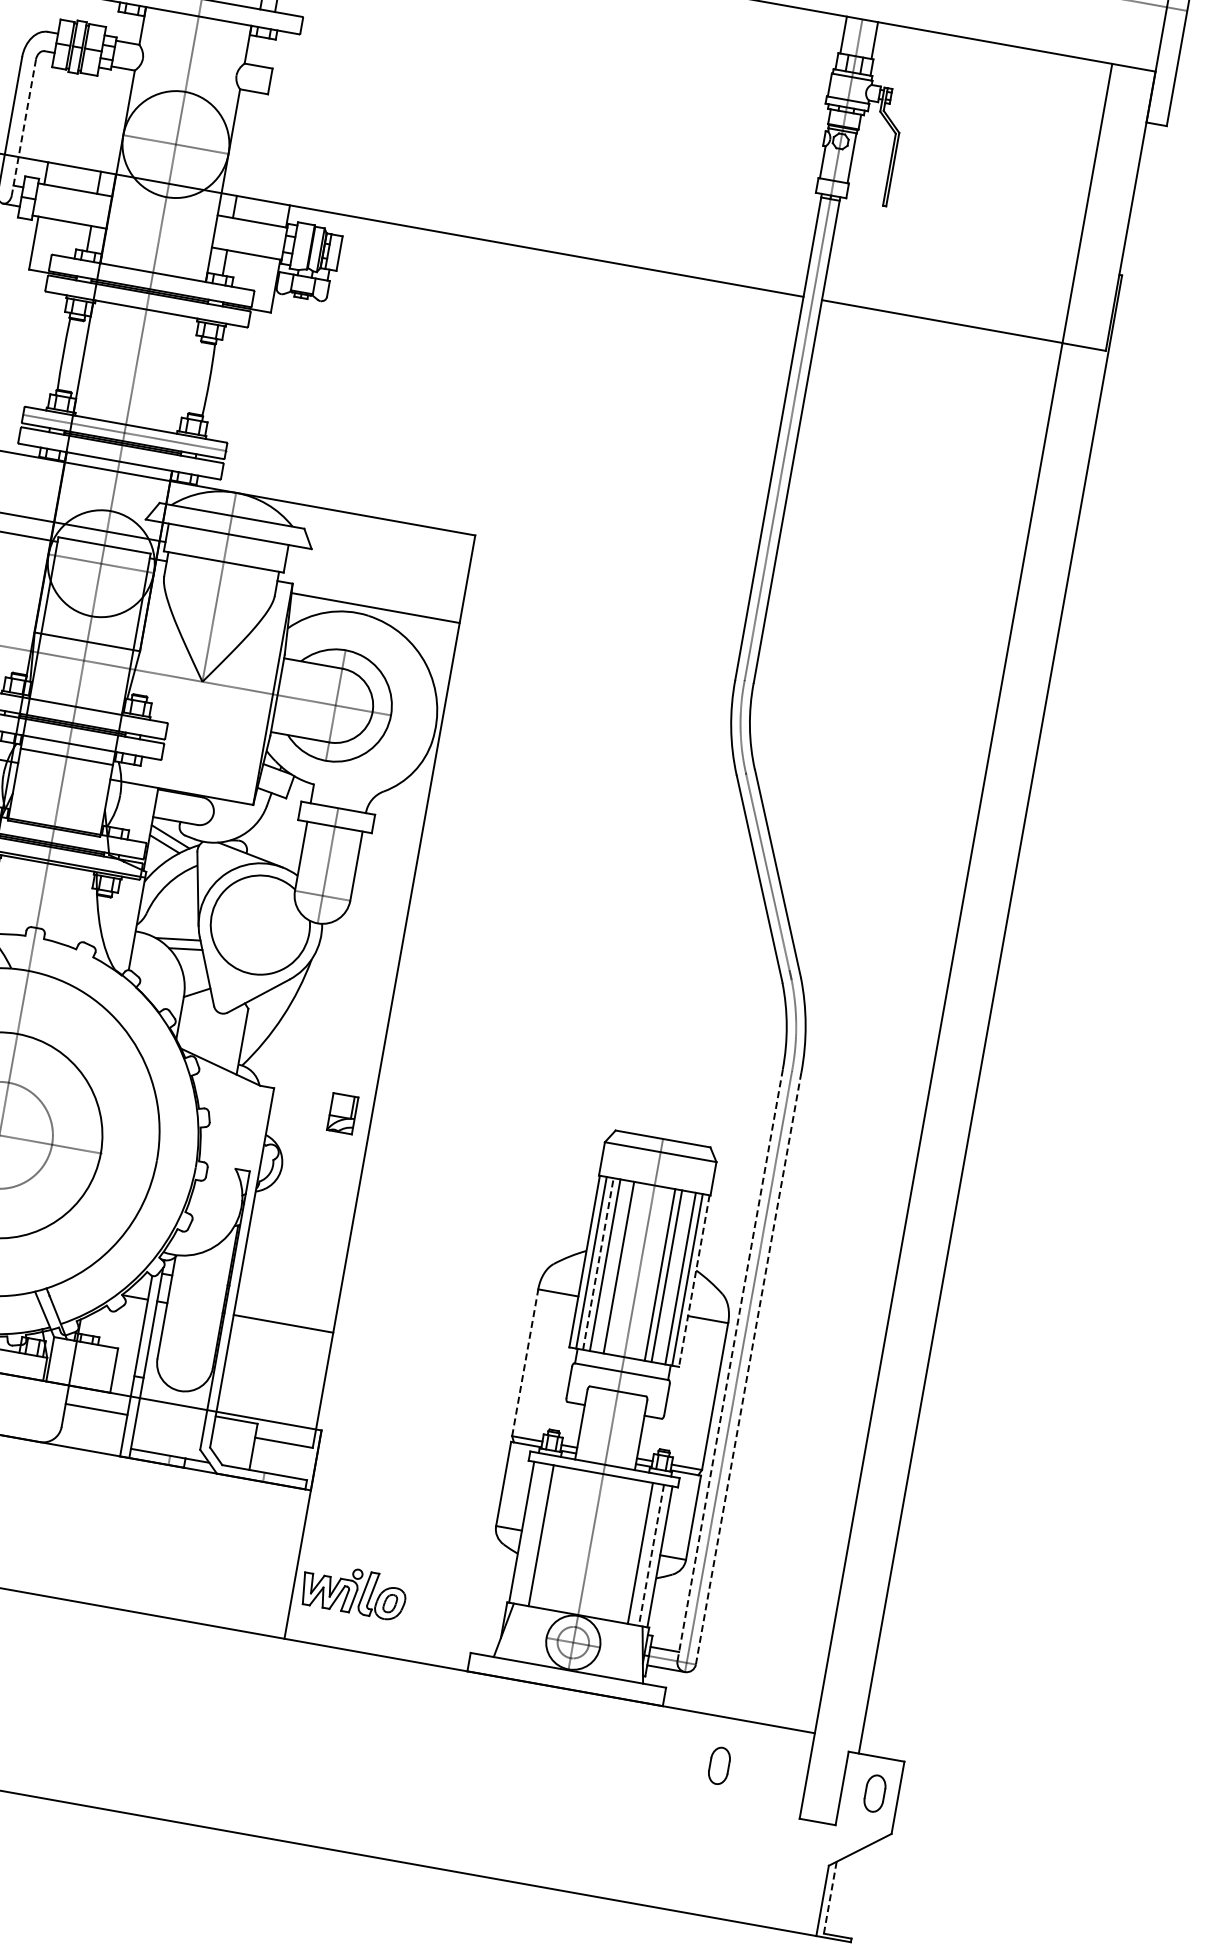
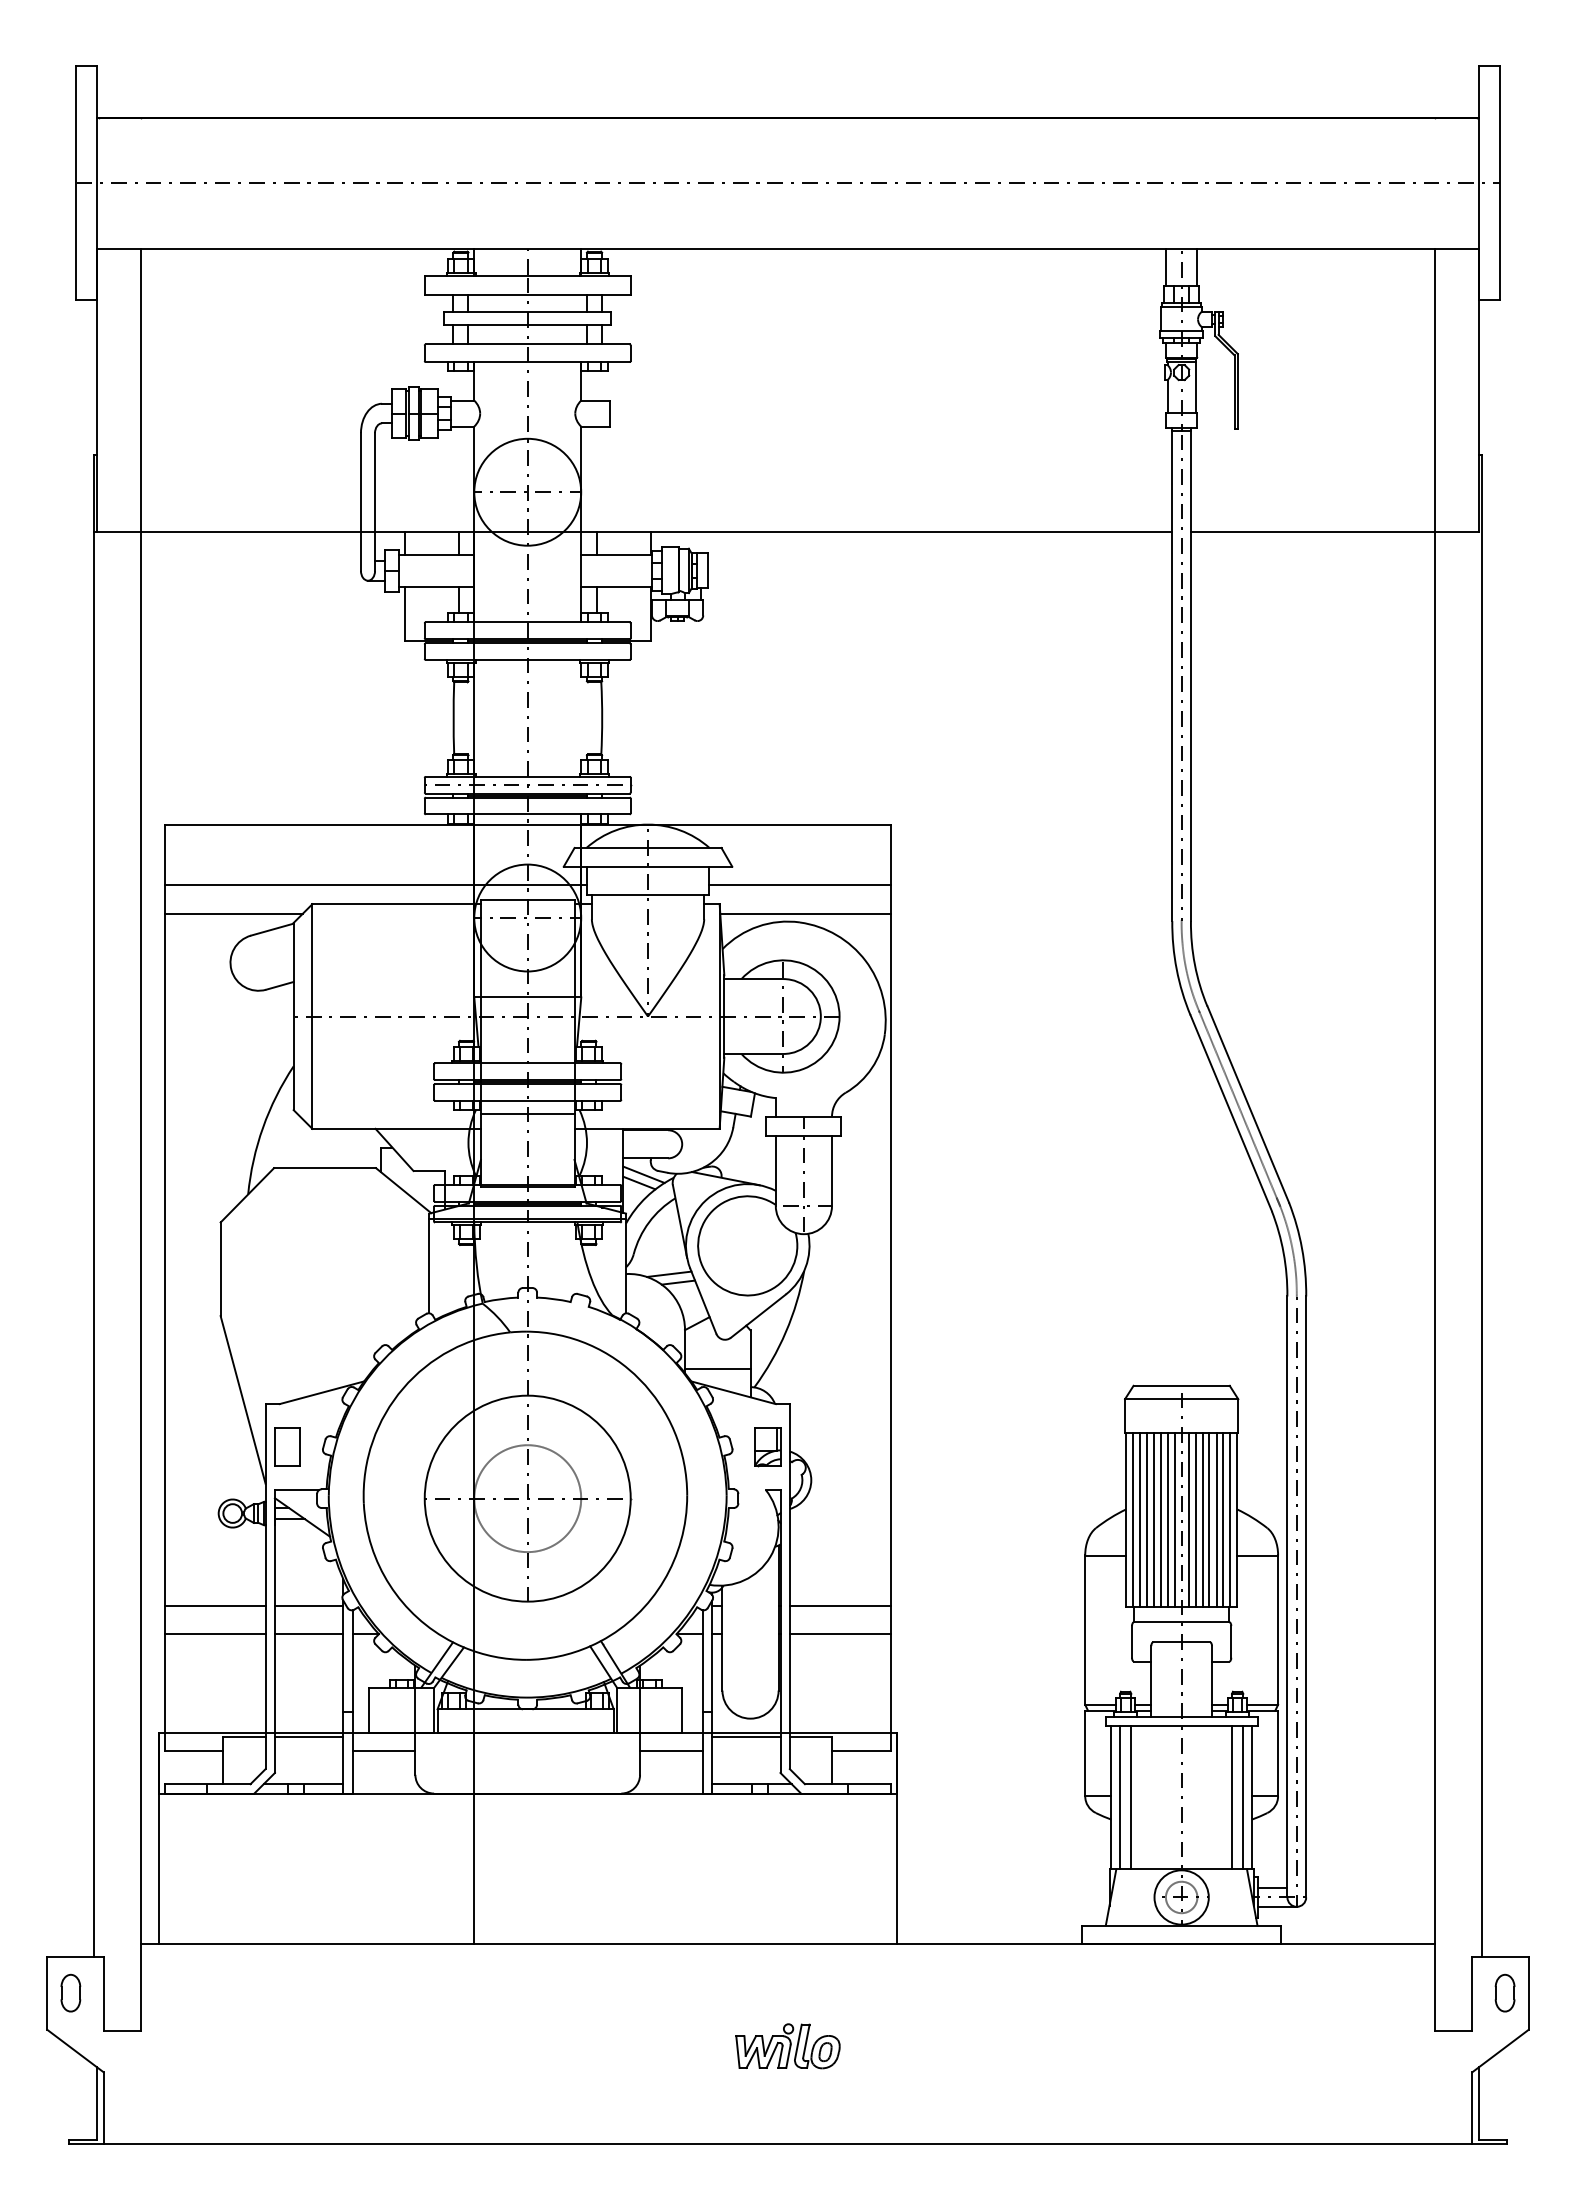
line: (24, 127) -> (375, 502), dashed -> solid
line: (374, 579) -> (799, 885), added
line: (208, 1041) -> (717, 1369), added
part: (342, 1113) -> (767, 1447), moved
line: (598, 1263) -> (1139, 1519), dashed -> solid
line: (611, 1266) -> (1153, 1520), added
line: (625, 1269) -> (1167, 1520), added
line: (632, 1270) -> (1174, 1520), added
line: (646, 1272) -> (1188, 1520), added
line: (653, 1273) -> (1195, 1520), added
line: (673, 1277) -> (1216, 1520), added
line: (694, 1281) -> (1237, 1520), dashed -> solid
line: (287, 1296) -> (839, 1606), added
line: (525, 1362) -> (1085, 1630), dashed -> solid
line: (730, 1364) -> (1287, 1596), dashed -> solid
line: (749, 1368) -> (1306, 1596), dashed -> solid
line: (172, 1408) -> (746, 1737), added
line: (530, 1533) -> (1120, 1797), added
line: (651, 1555) -> (1243, 1797), dashed -> solid
part: (353, 1591) -> (787, 2046), moved
part: (718, 1765) -> (1346, 1992), removed
line: (830, 1897) -> (1479, 2103), dashed -> solid

